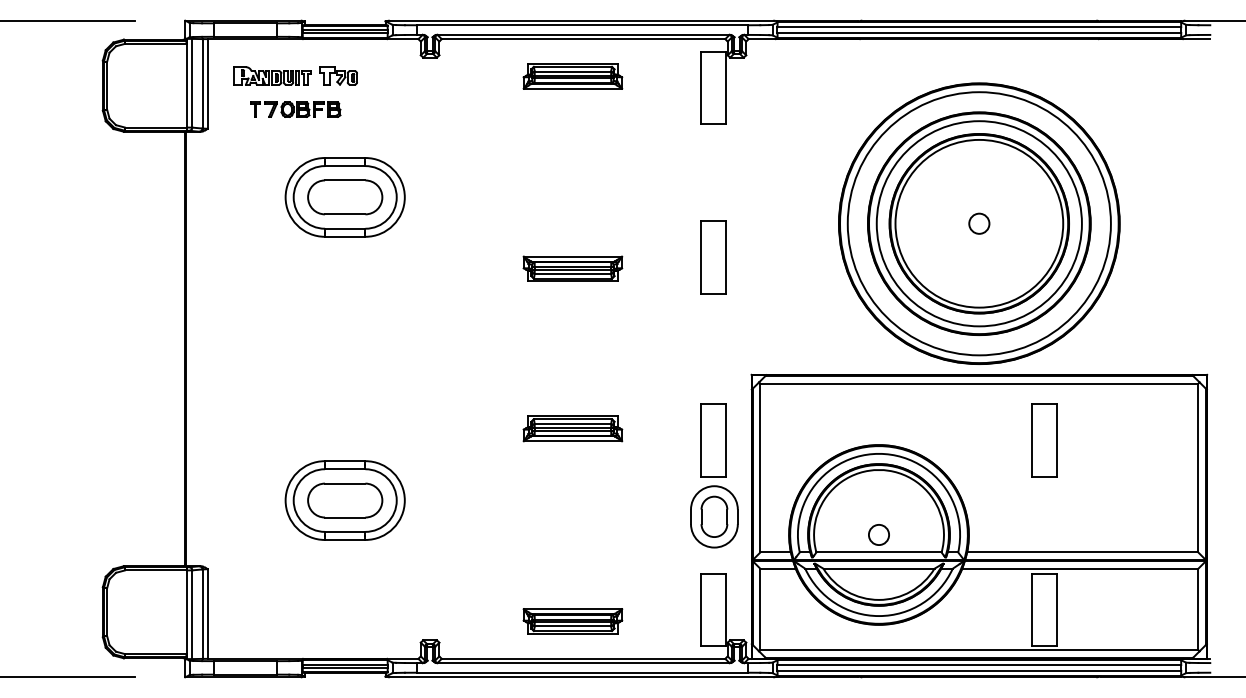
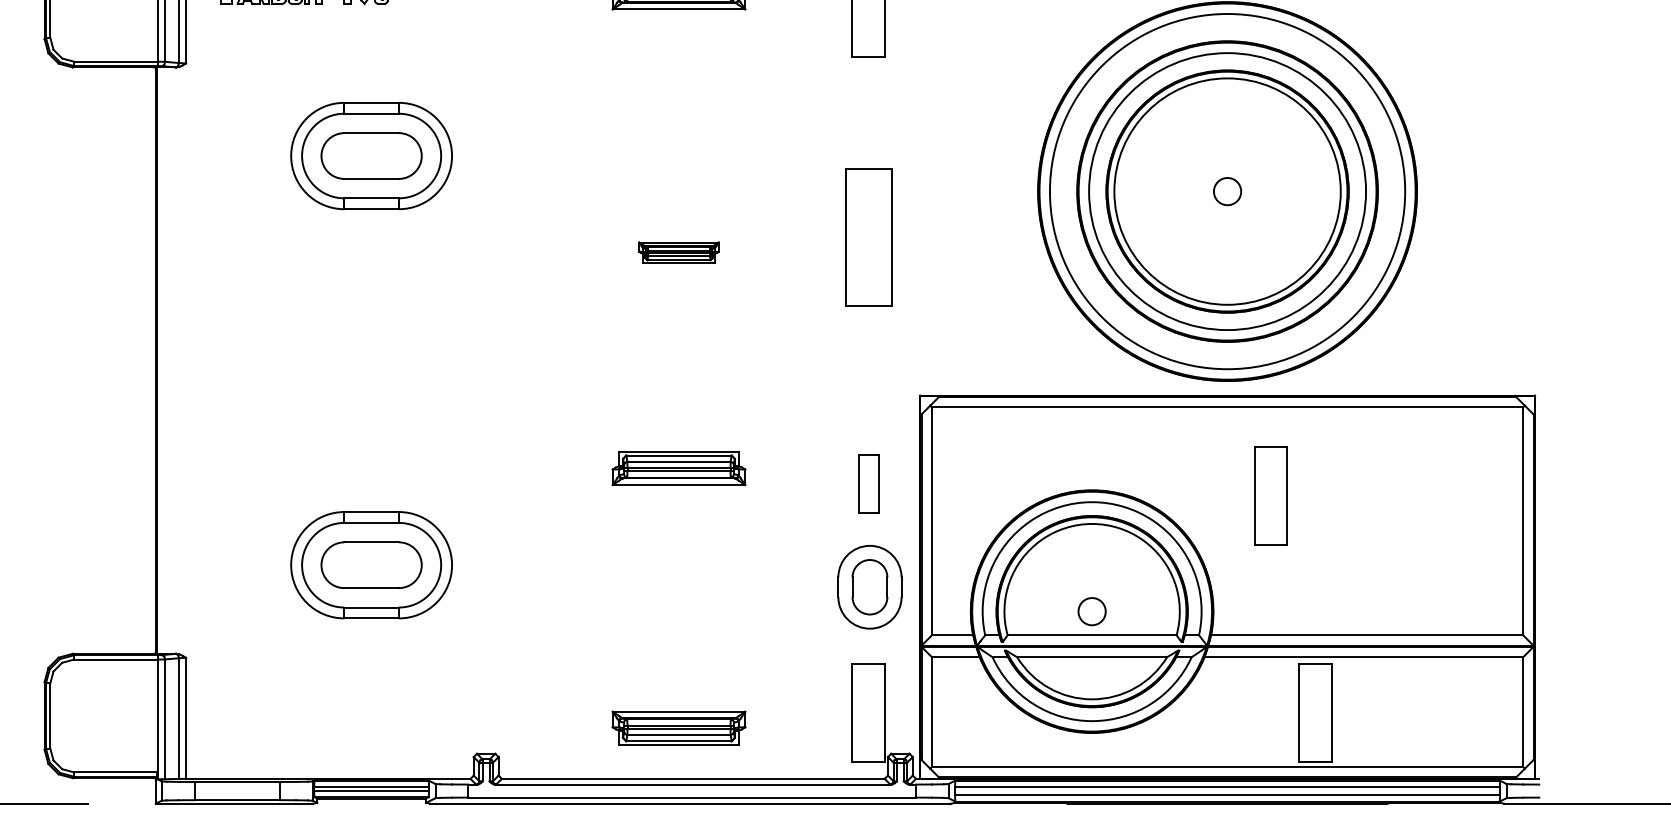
part: (295, 109) -> (304, 37), removed
part: (713, 257) -> (868, 237), size x1.4
part: (572, 268) -> (678, 251), size x0.6
part: (713, 440) -> (868, 484), size x0.6
part: (1044, 440) -> (1270, 496), moved

